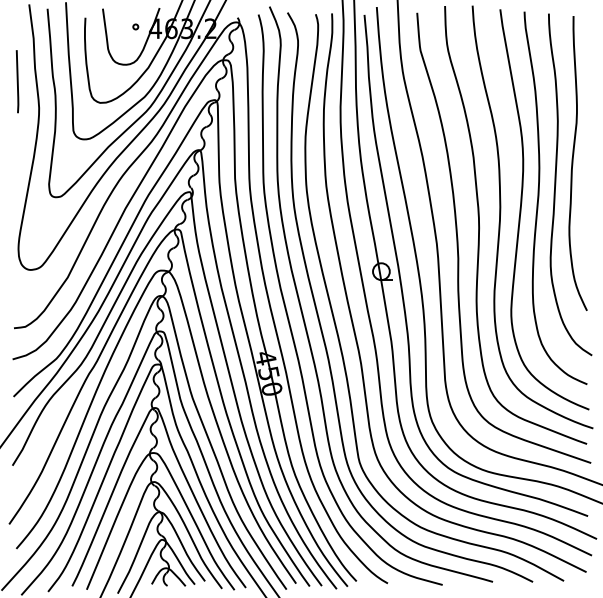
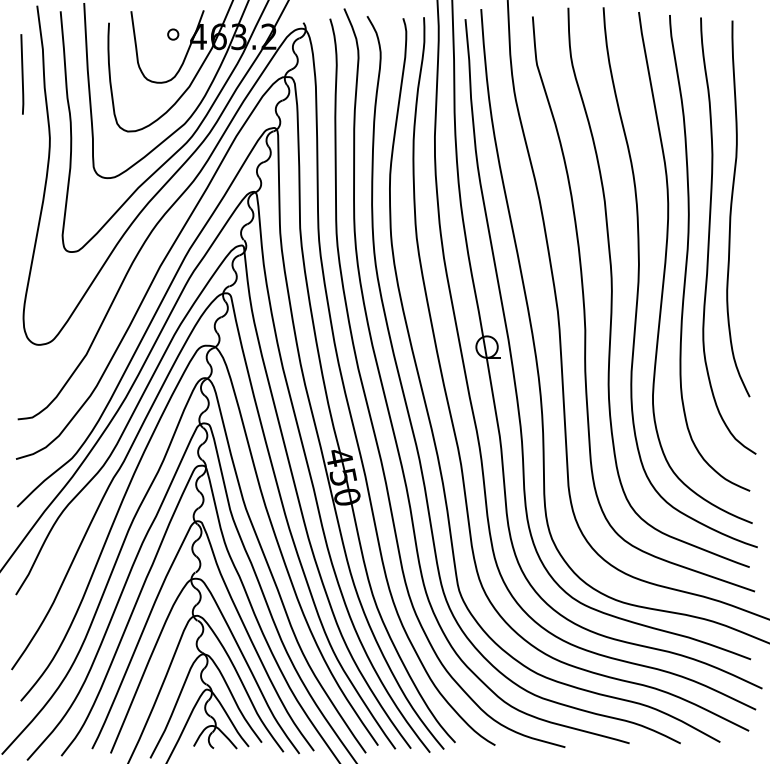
part: (135, 26) -> (173, 34), size x1.6
line: (17, 81) -> (22, 74), moved

